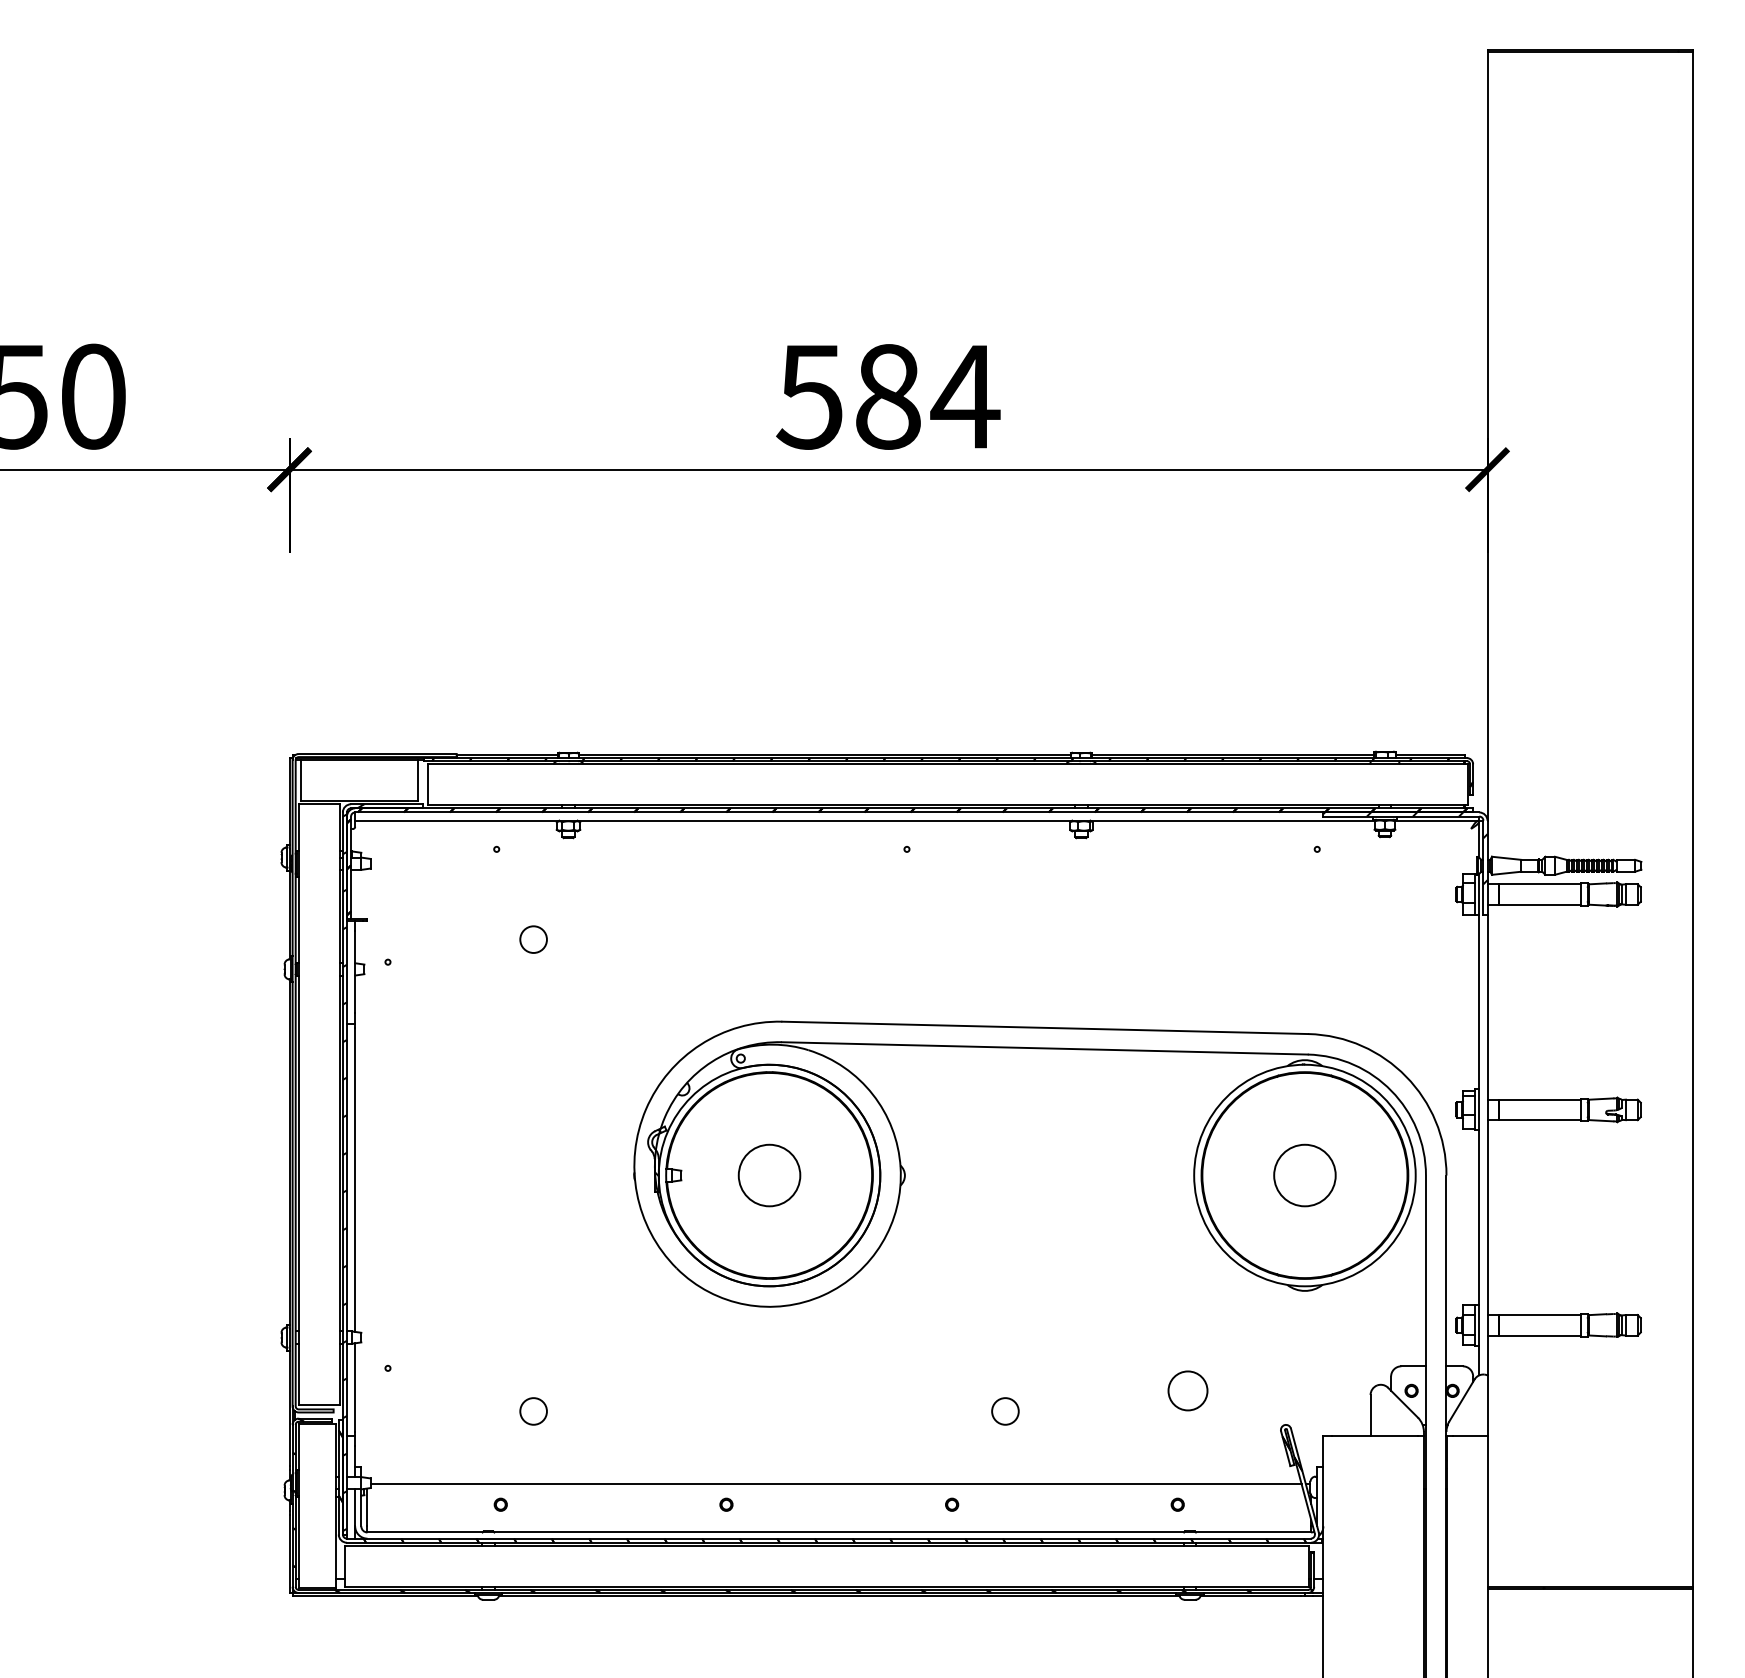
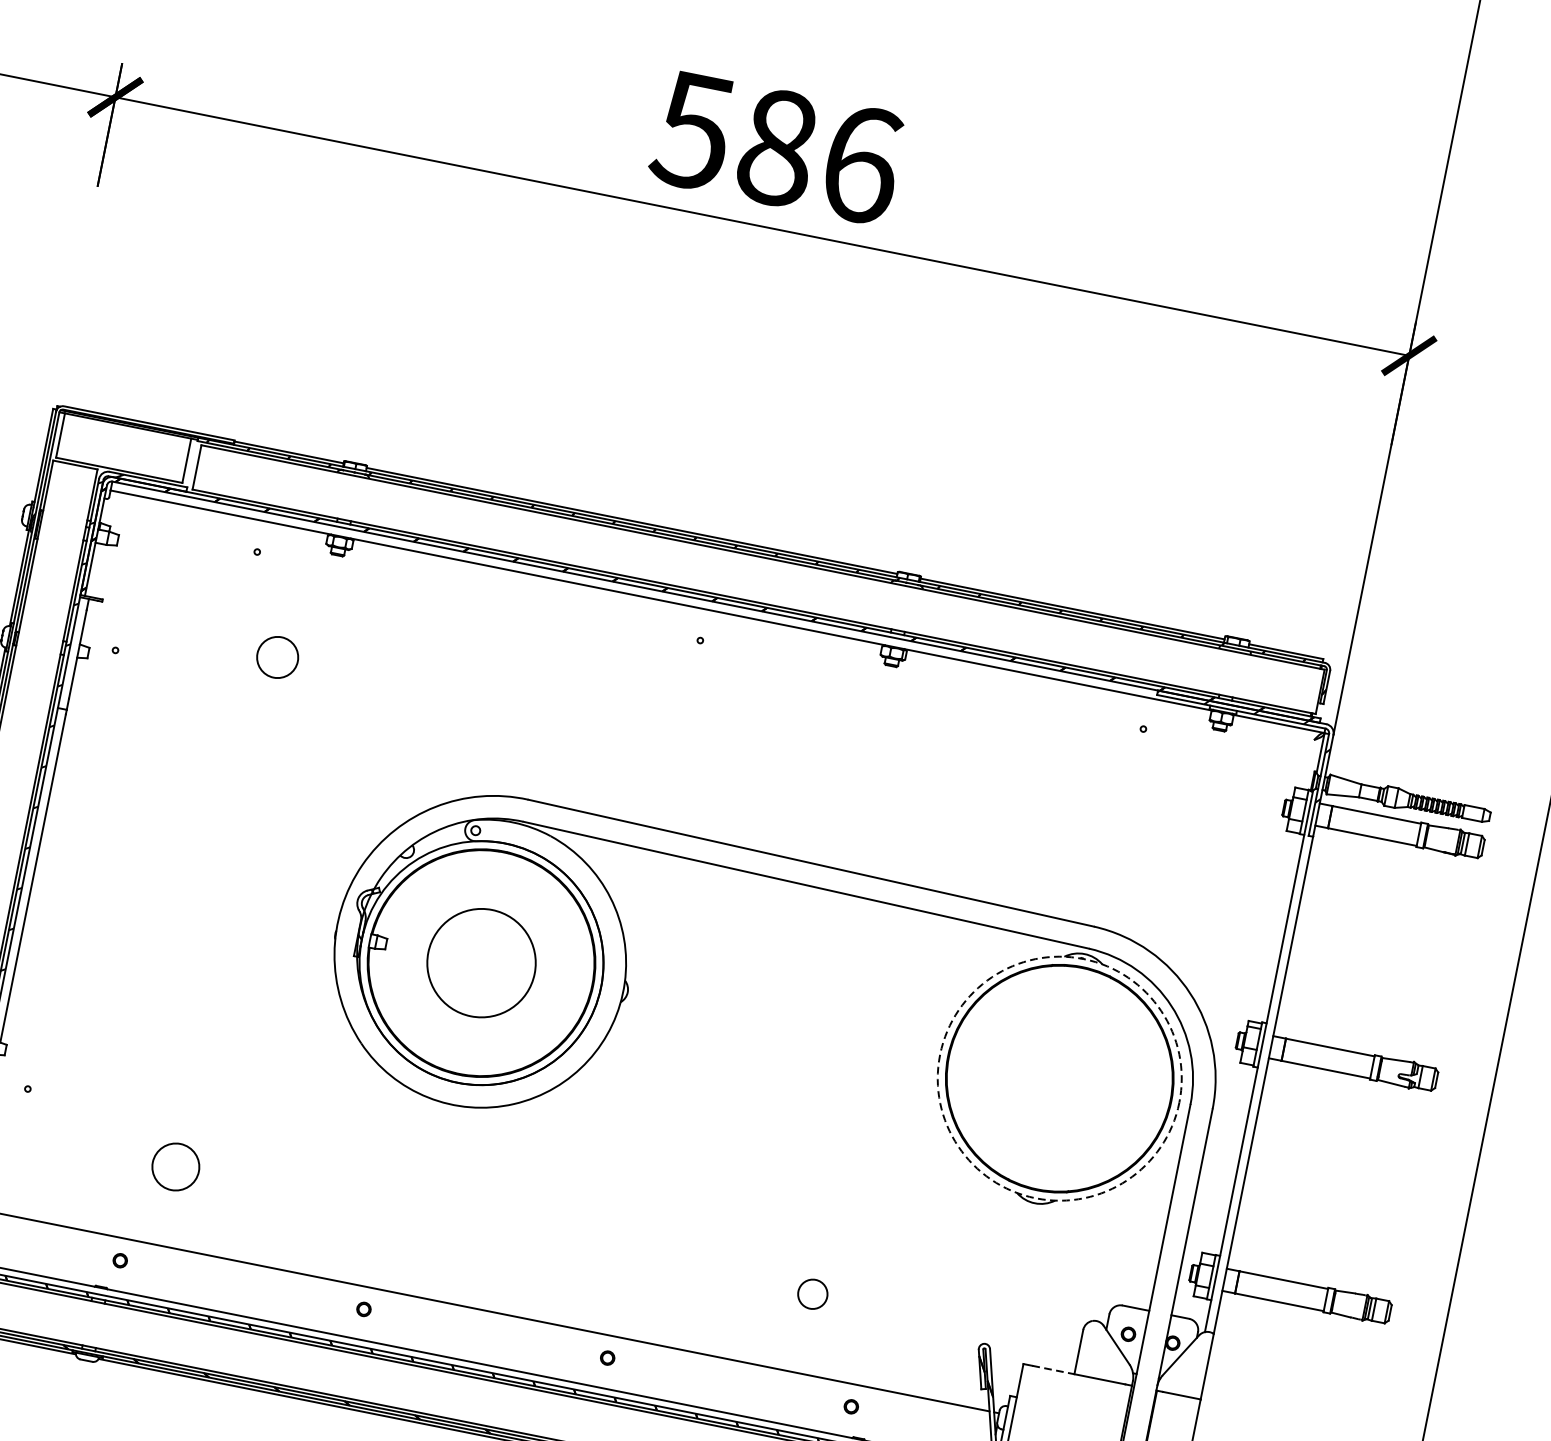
text: (965, 396) -> (861, 164), 584 -> 586
circle: (533, 939) -> (277, 657), size x1.4
circle: (769, 1175) -> (481, 963), size x1.6
circle: (1304, 1175) -> (1059, 1078), removed
circle: (1304, 1175) -> (1059, 1078), solid -> dashed
circle: (1187, 1390) -> (886, 1285), removed
circle: (533, 1411) -> (175, 1167), size x1.6
circle: (1005, 1411) -> (812, 1294), moved
line: (1351, 1436) -> (1053, 1370), solid -> dashed

